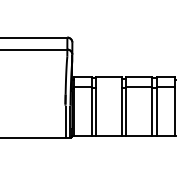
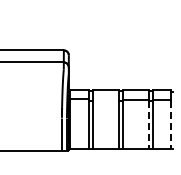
line: (152, 112) -> (148, 125), solid -> dashed
line: (174, 112) -> (170, 125), solid -> dashed

